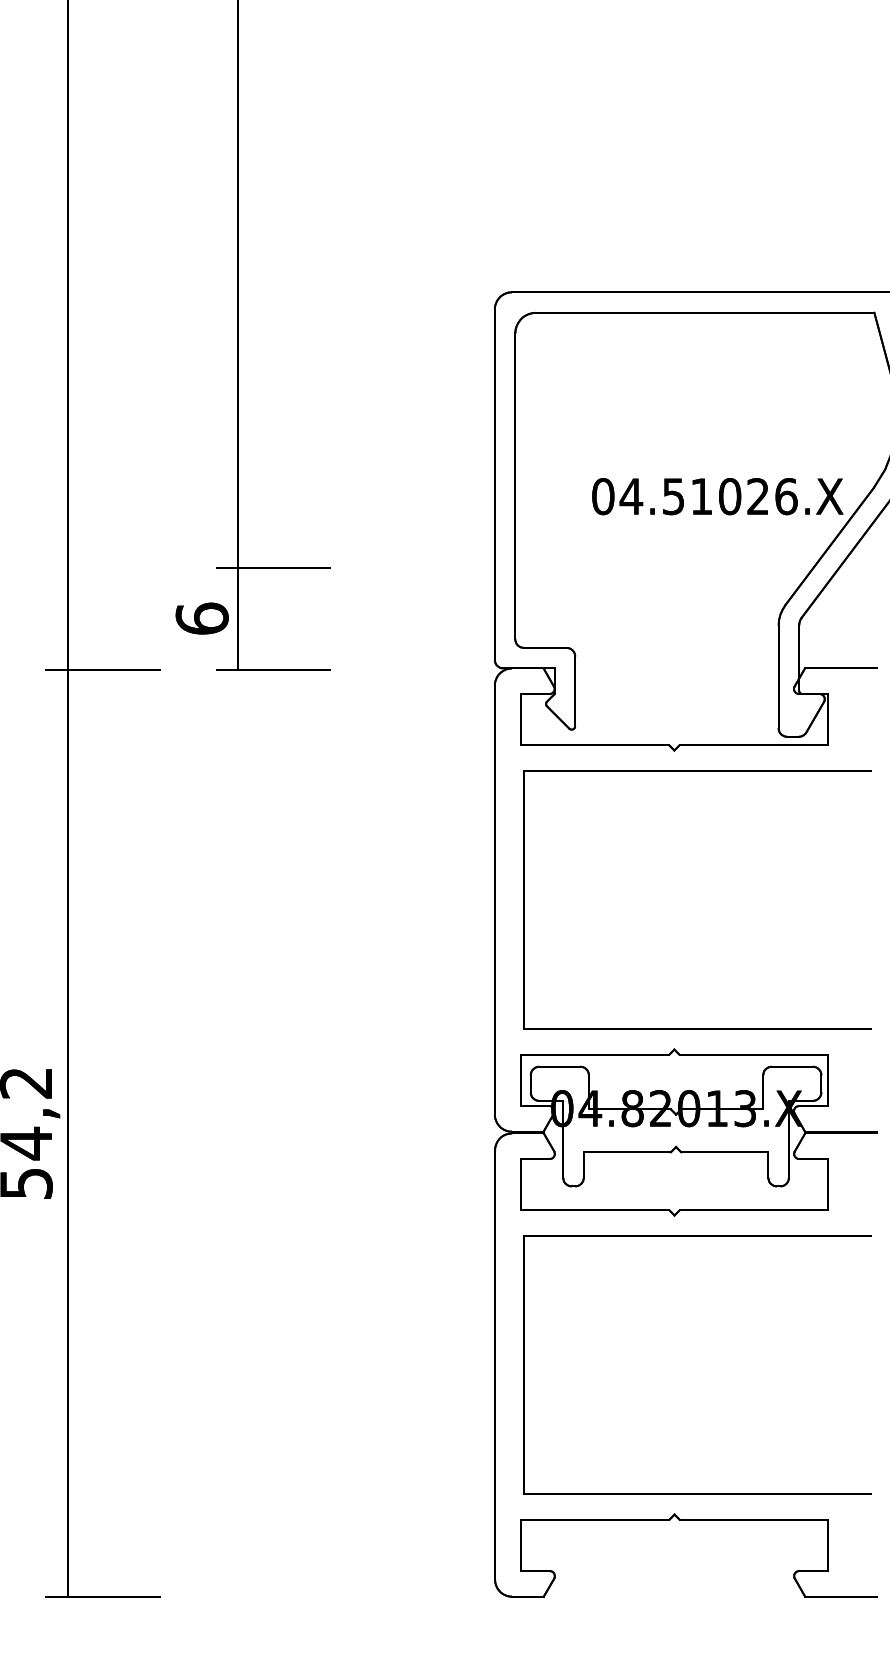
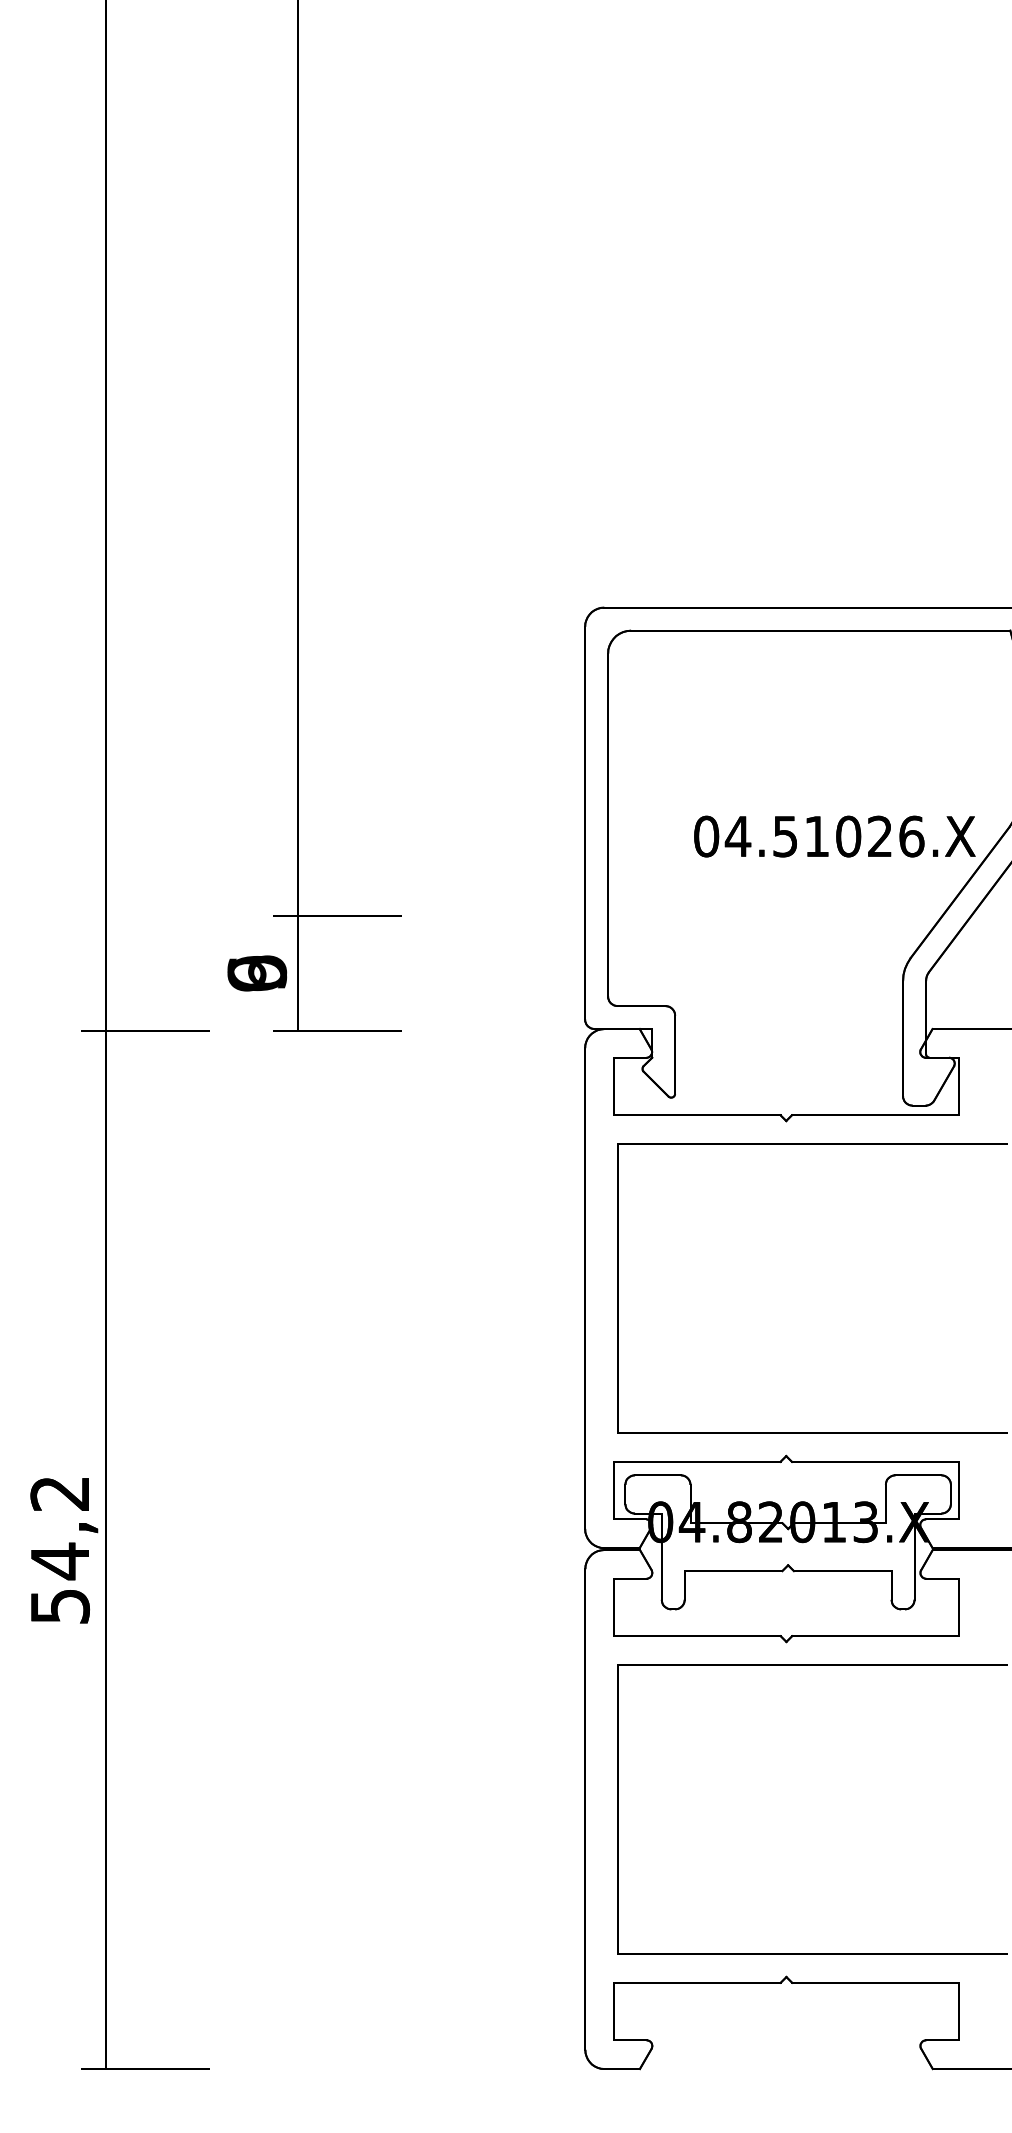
text: (202, 618) -> (257, 973), 6 -> 9

